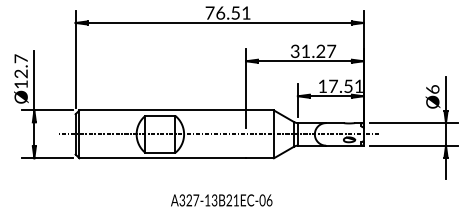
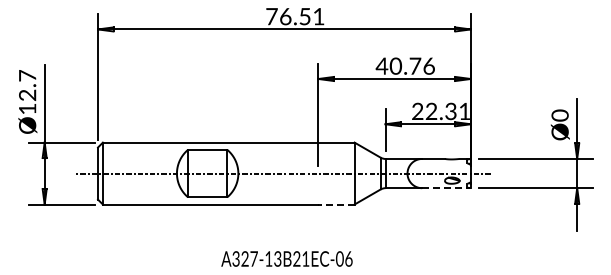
text: (313, 50) -> (405, 65), 31.27 -> 40.76
text: (335, 85) -> (434, 110), 17.51 -> 22.31
text: (432, 89) -> (559, 115), Ø6 -> Ø0
line: (344, 145) -> (446, 188), solid -> dashed
line: (259, 158) -> (336, 204), solid -> dashed

